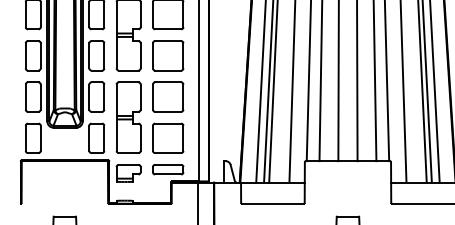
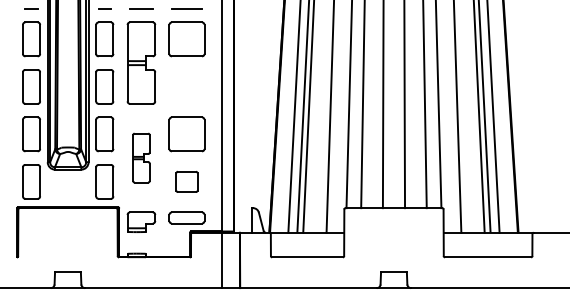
part: (167, 55) -> (186, 86), removed
part: (128, 117) -> (141, 157), size x0.6
part: (167, 138) -> (186, 181), size x0.6

